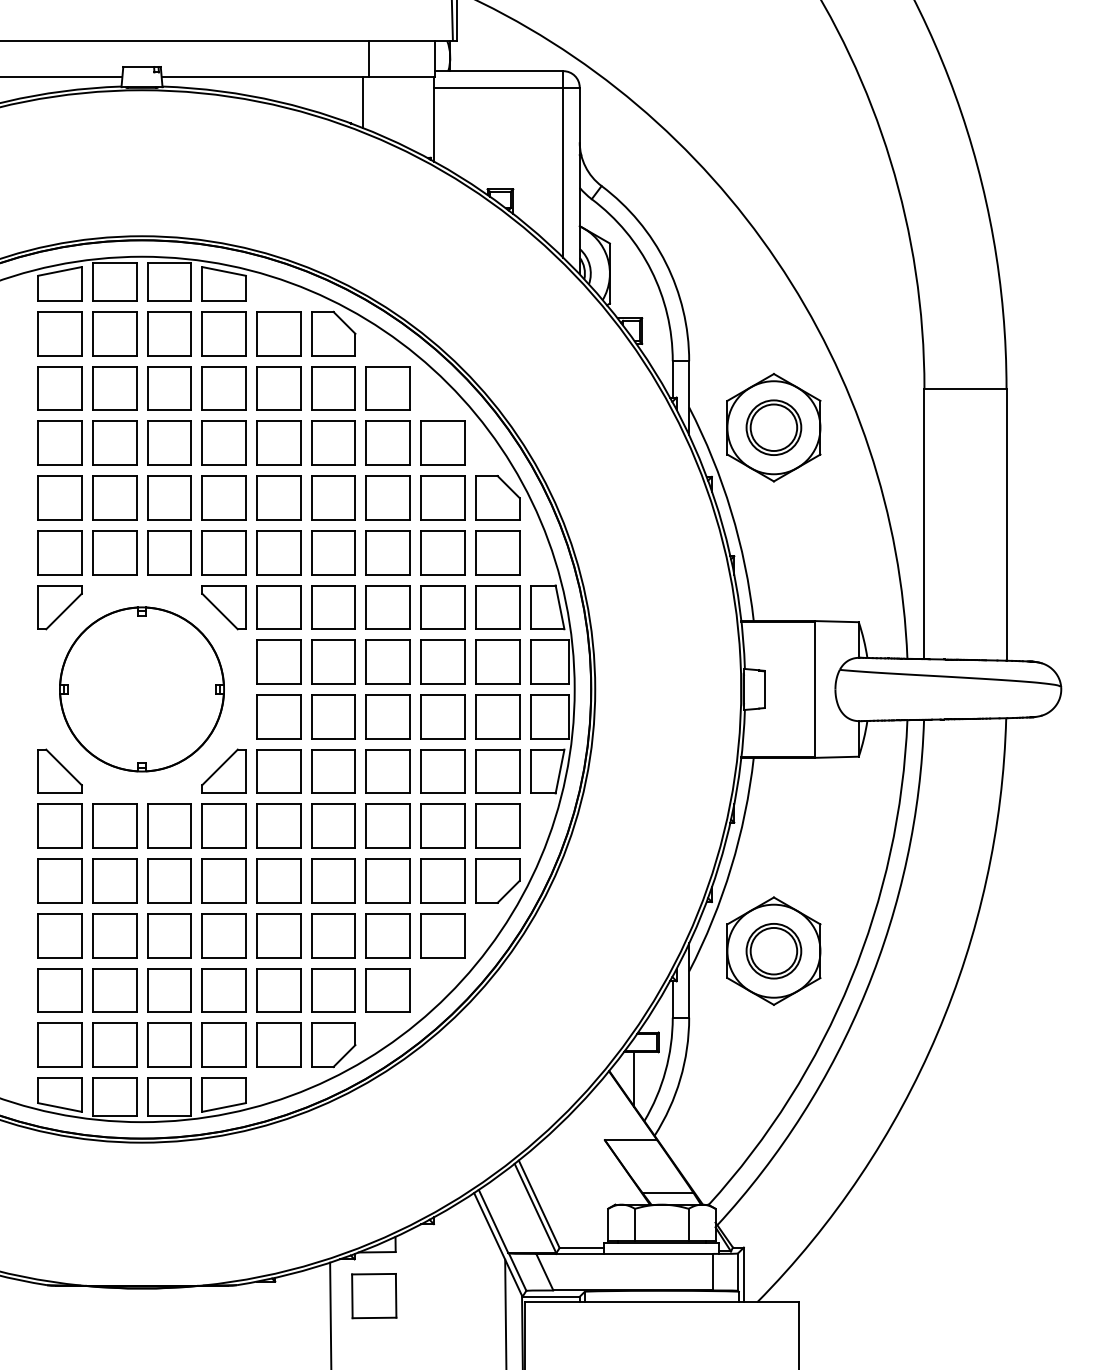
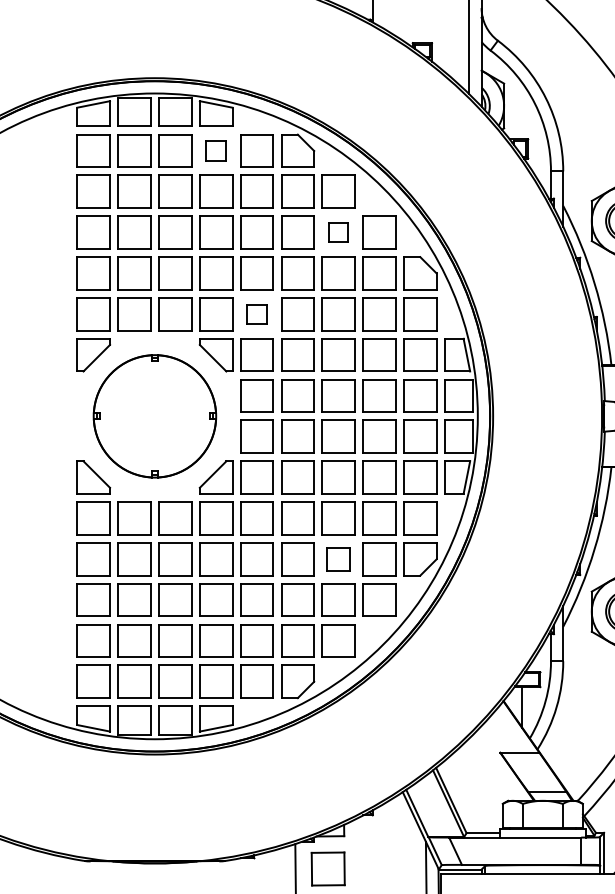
part: (223, 333) -> (215, 150), size x0.6
part: (387, 442) -> (338, 232), size x0.6
part: (278, 552) -> (256, 314), size x0.6
part: (387, 880) -> (338, 558), size x0.7

